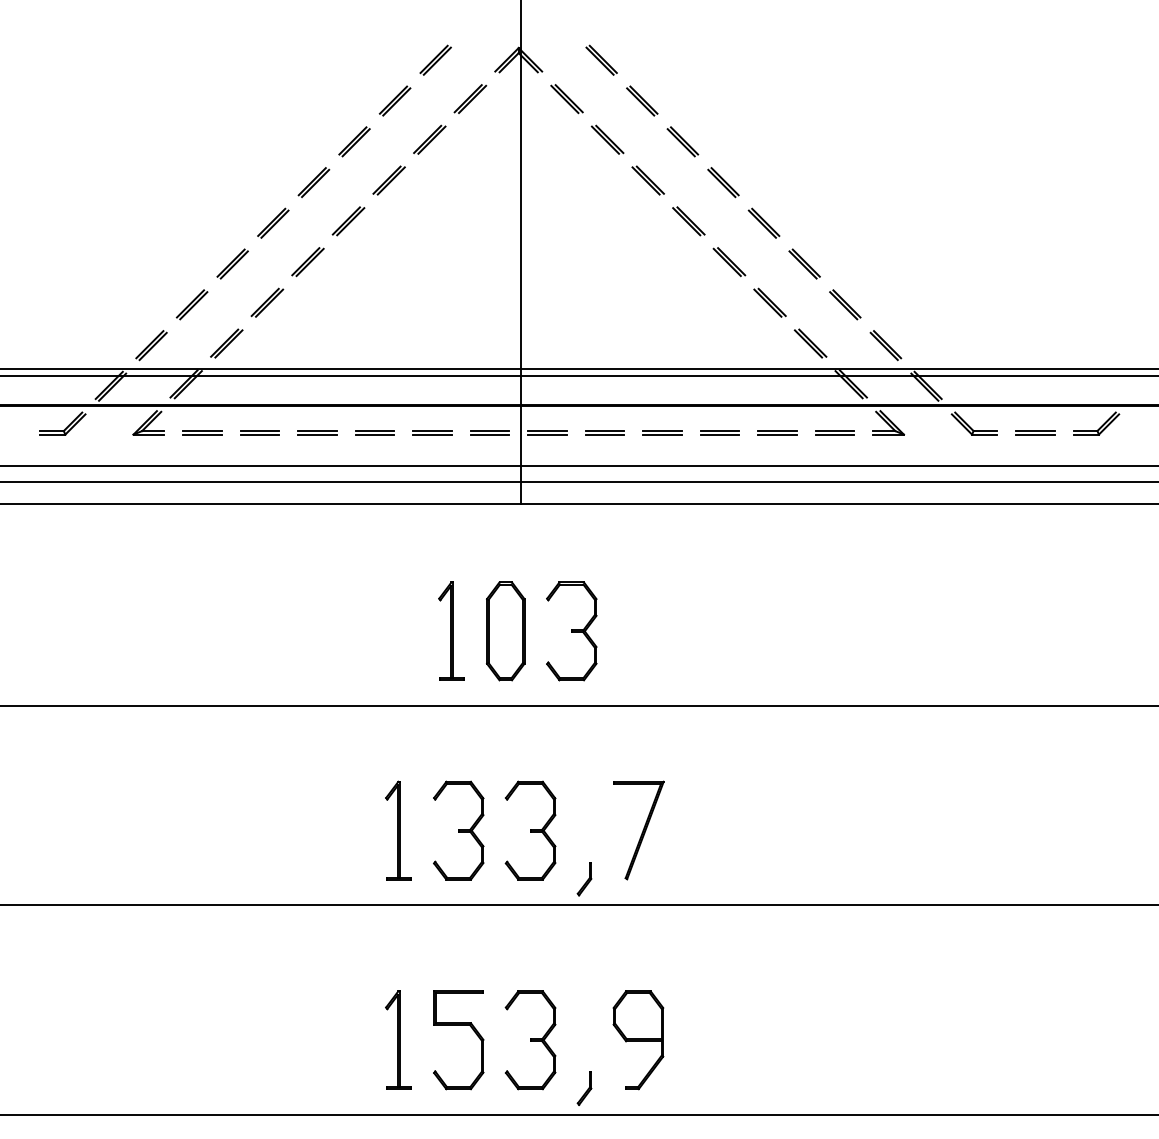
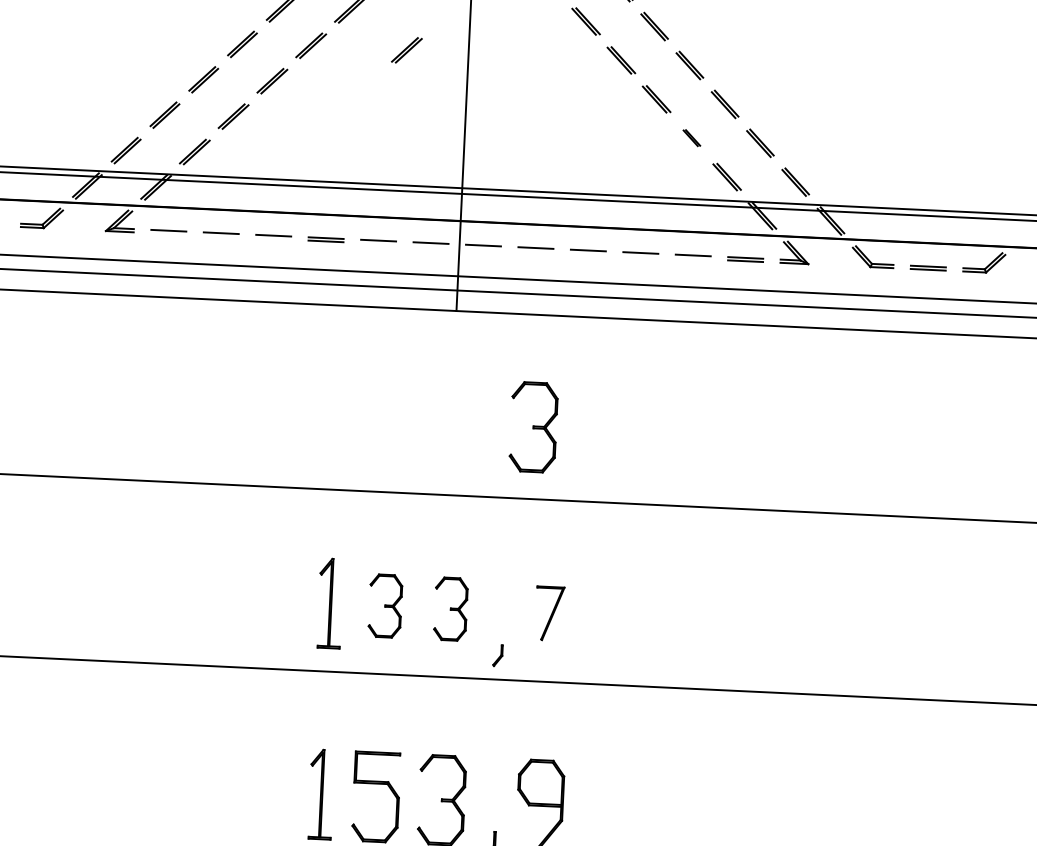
part: (453, 221) -> (406, 50), added
part: (769, 302) -> (691, 137), size x0.6
line: (202, 434) -> (168, 233), removed
line: (259, 434) -> (220, 236), removed
line: (317, 434) -> (273, 238), removed
line: (432, 434) -> (378, 243), removed
line: (489, 434) -> (430, 246), removed
line: (547, 434) -> (483, 248), removed
line: (604, 434) -> (535, 251), removed
line: (662, 434) -> (588, 253), removed
line: (719, 434) -> (640, 256), removed
line: (777, 434) -> (693, 258), removed
part: (451, 630) -> (387, 423), removed
part: (505, 631) -> (436, 426), removed
part: (571, 631) -> (533, 427), moved
part: (458, 830) -> (385, 605), size x0.7
part: (530, 830) -> (450, 609), size x0.7
part: (638, 830) -> (549, 613), size x0.6
part: (584, 879) -> (497, 656), size x0.7

